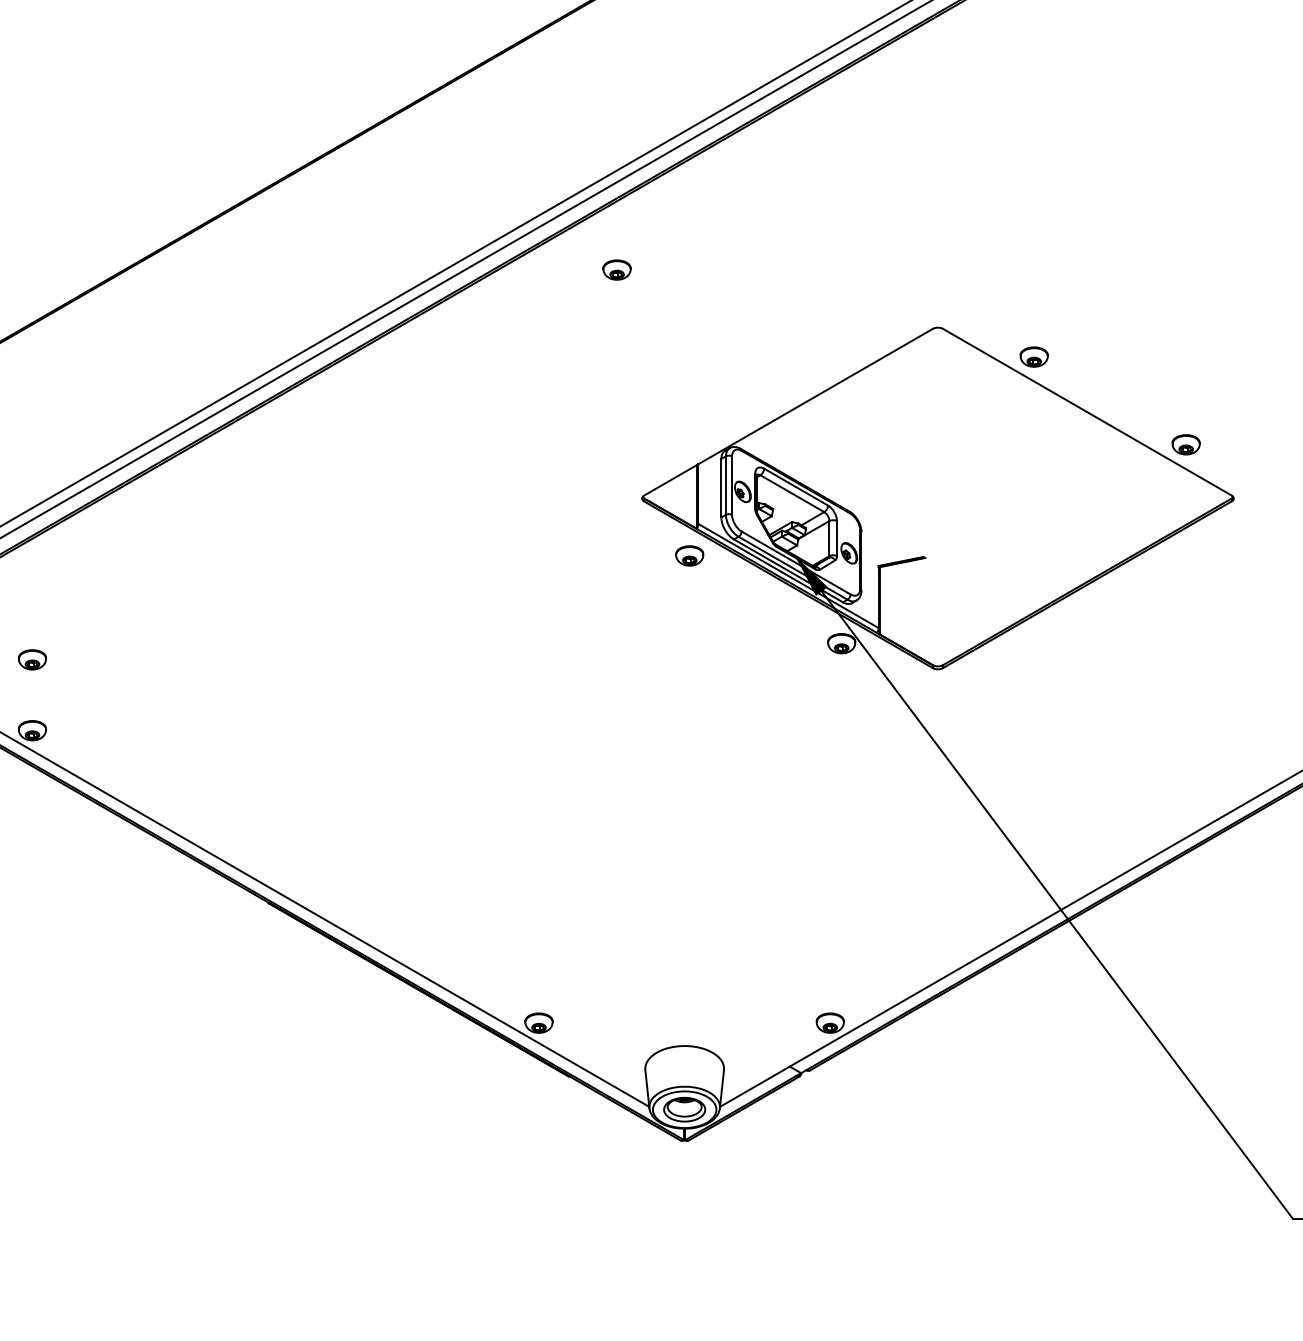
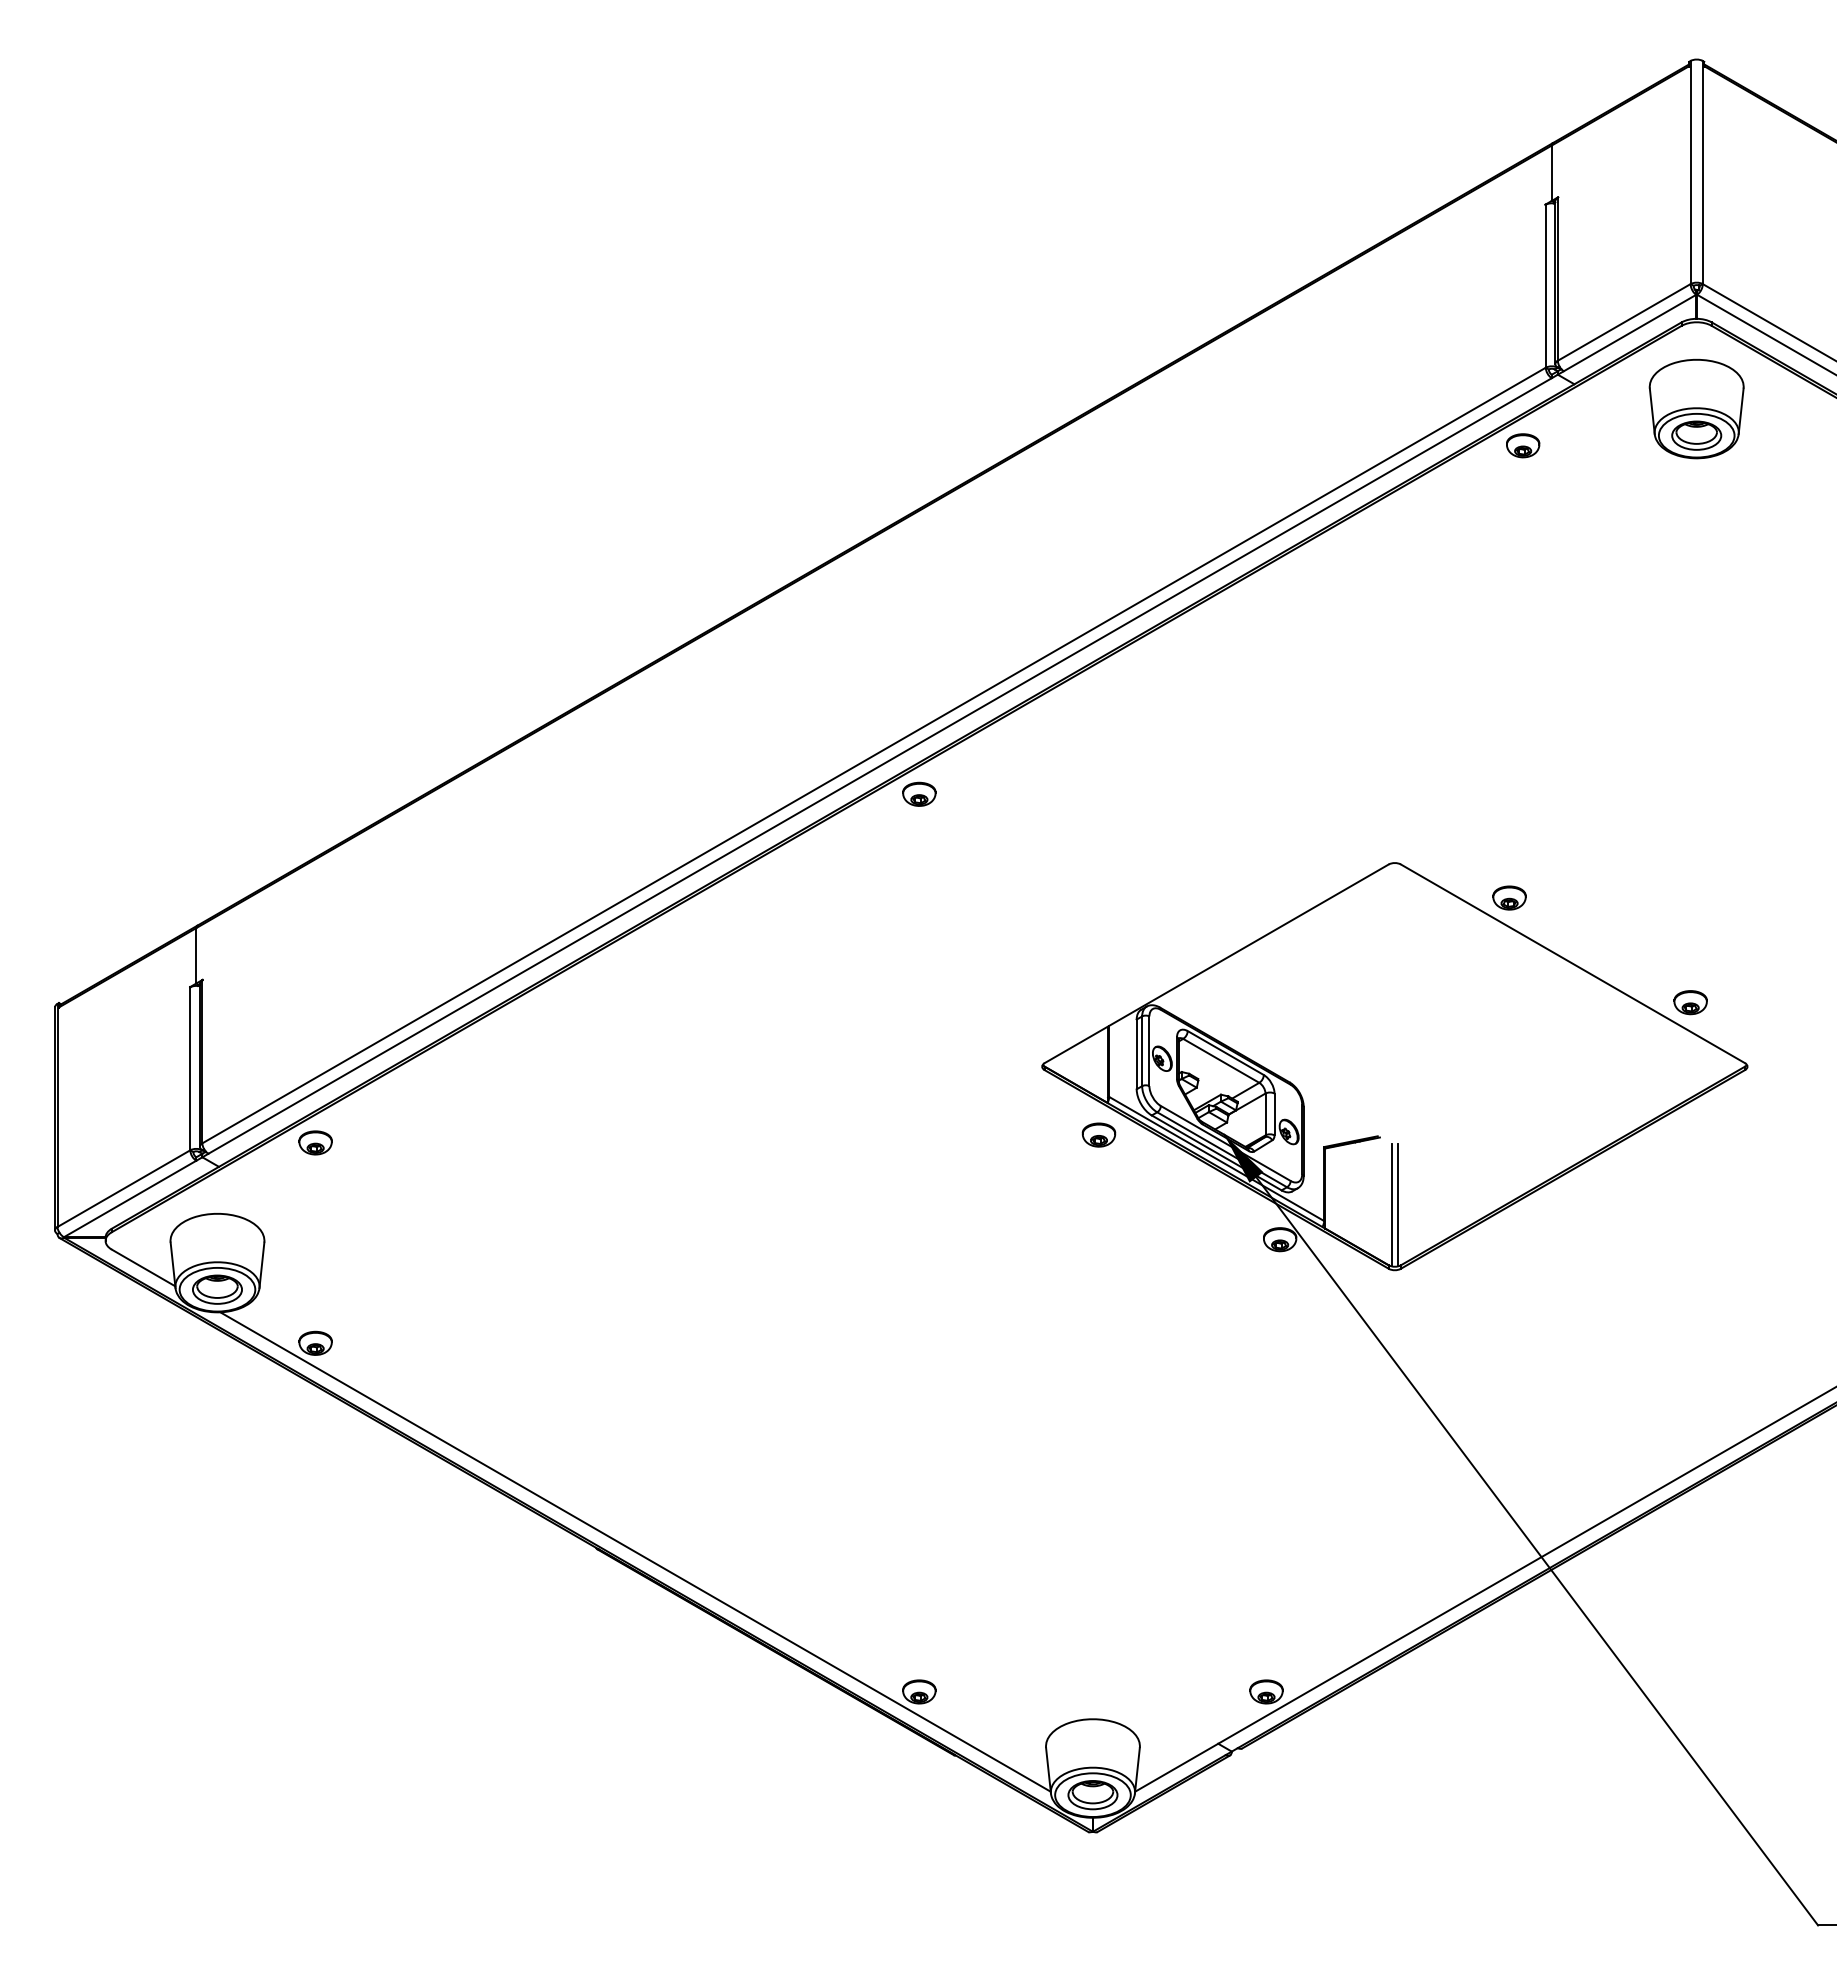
part: (617, 269) -> (919, 793), moved
line: (935, 615) -> (1391, 1205), added
line: (940, 615) -> (1397, 1205), added
part: (32, 659) -> (315, 1142), moved

